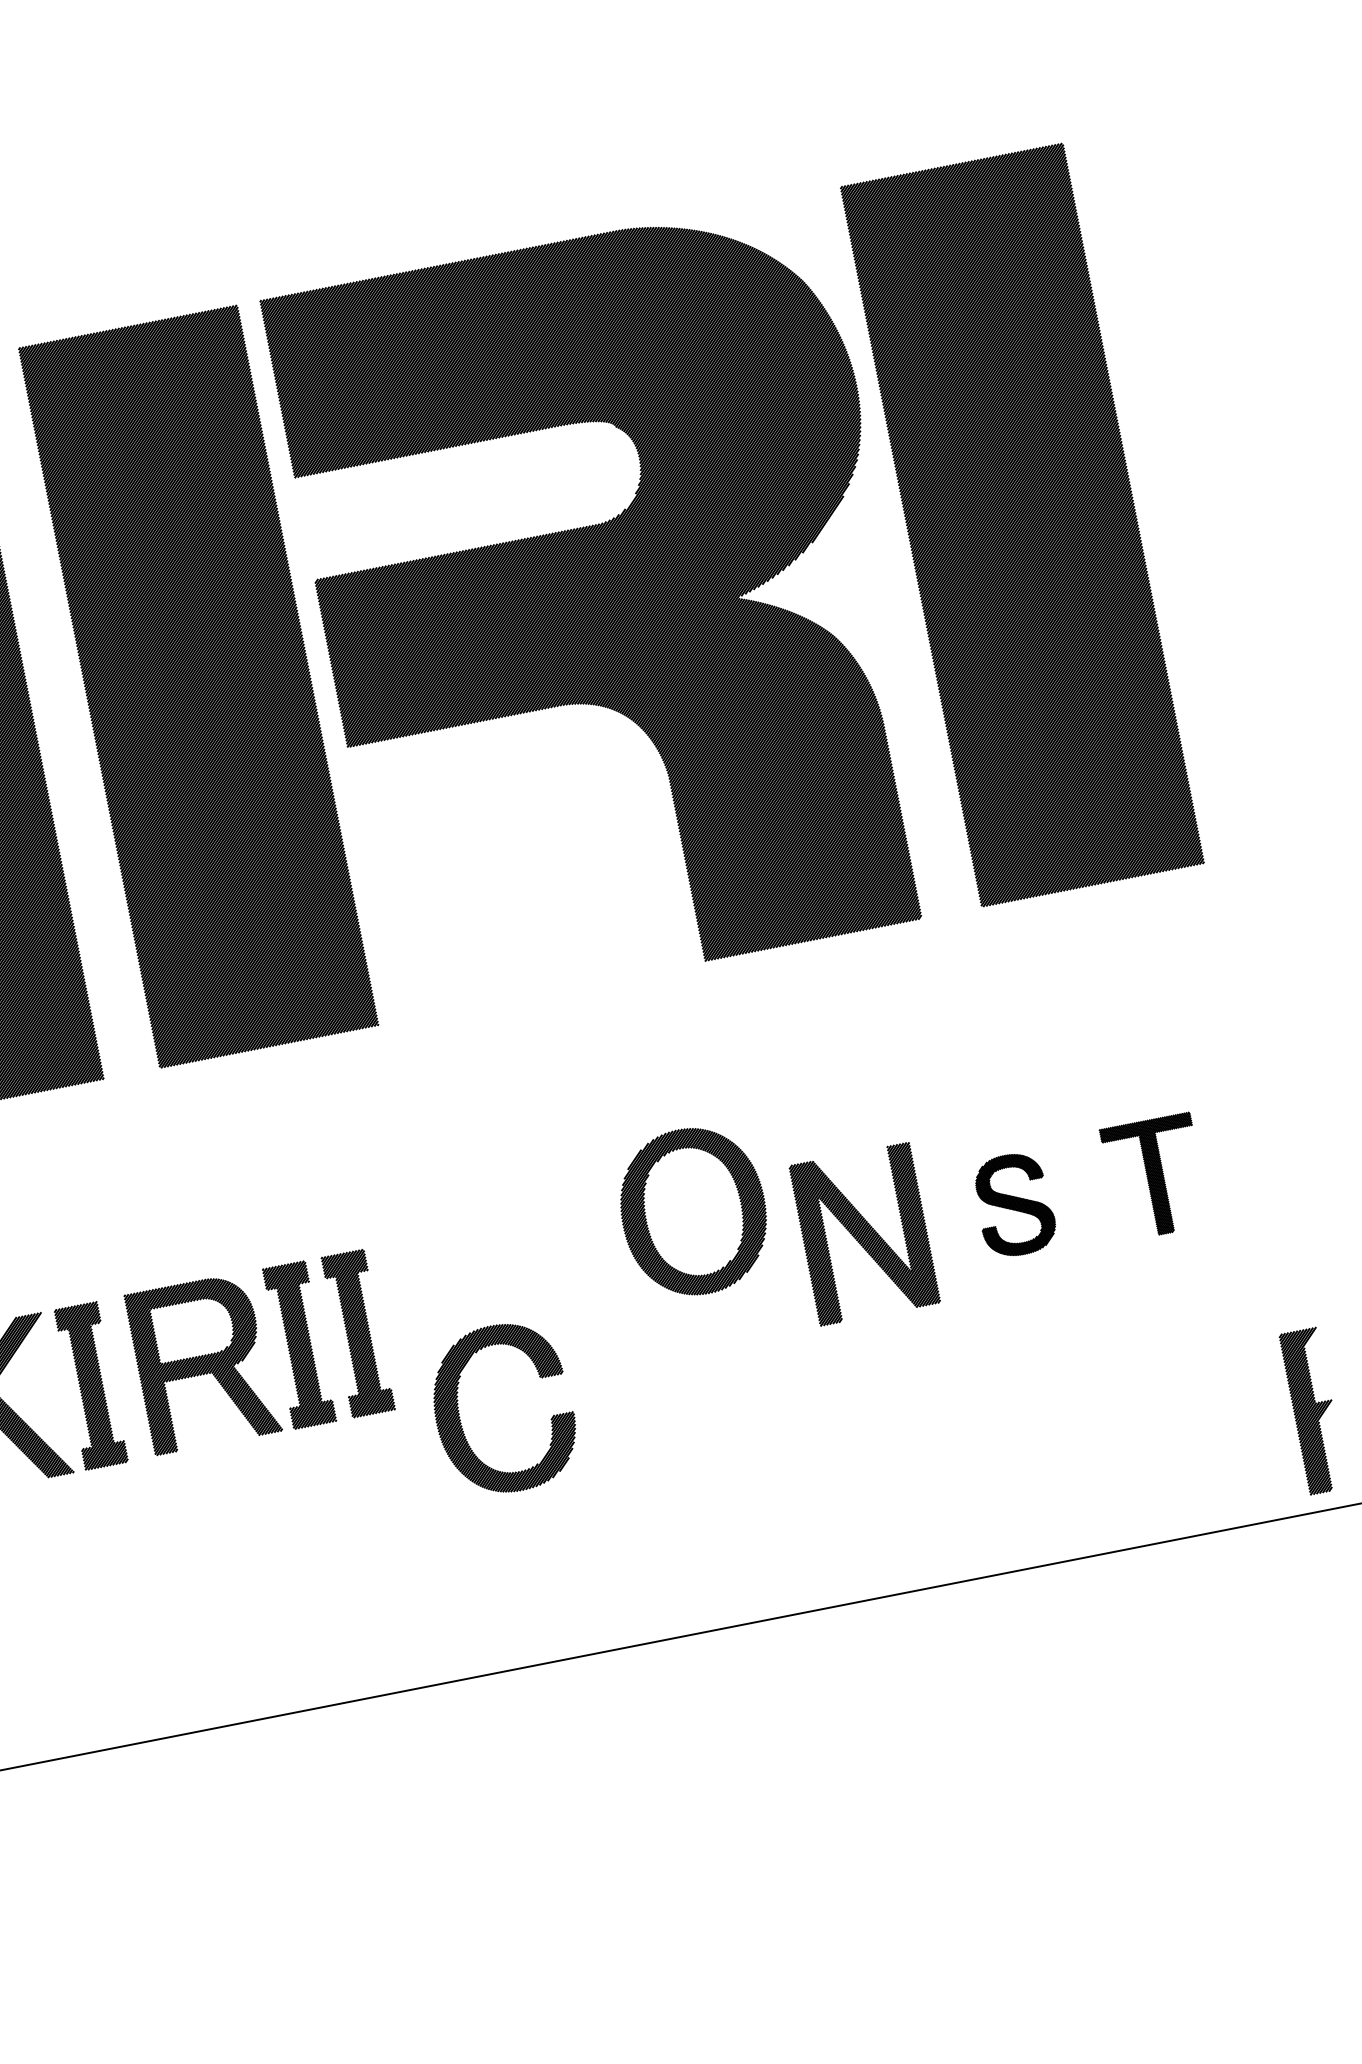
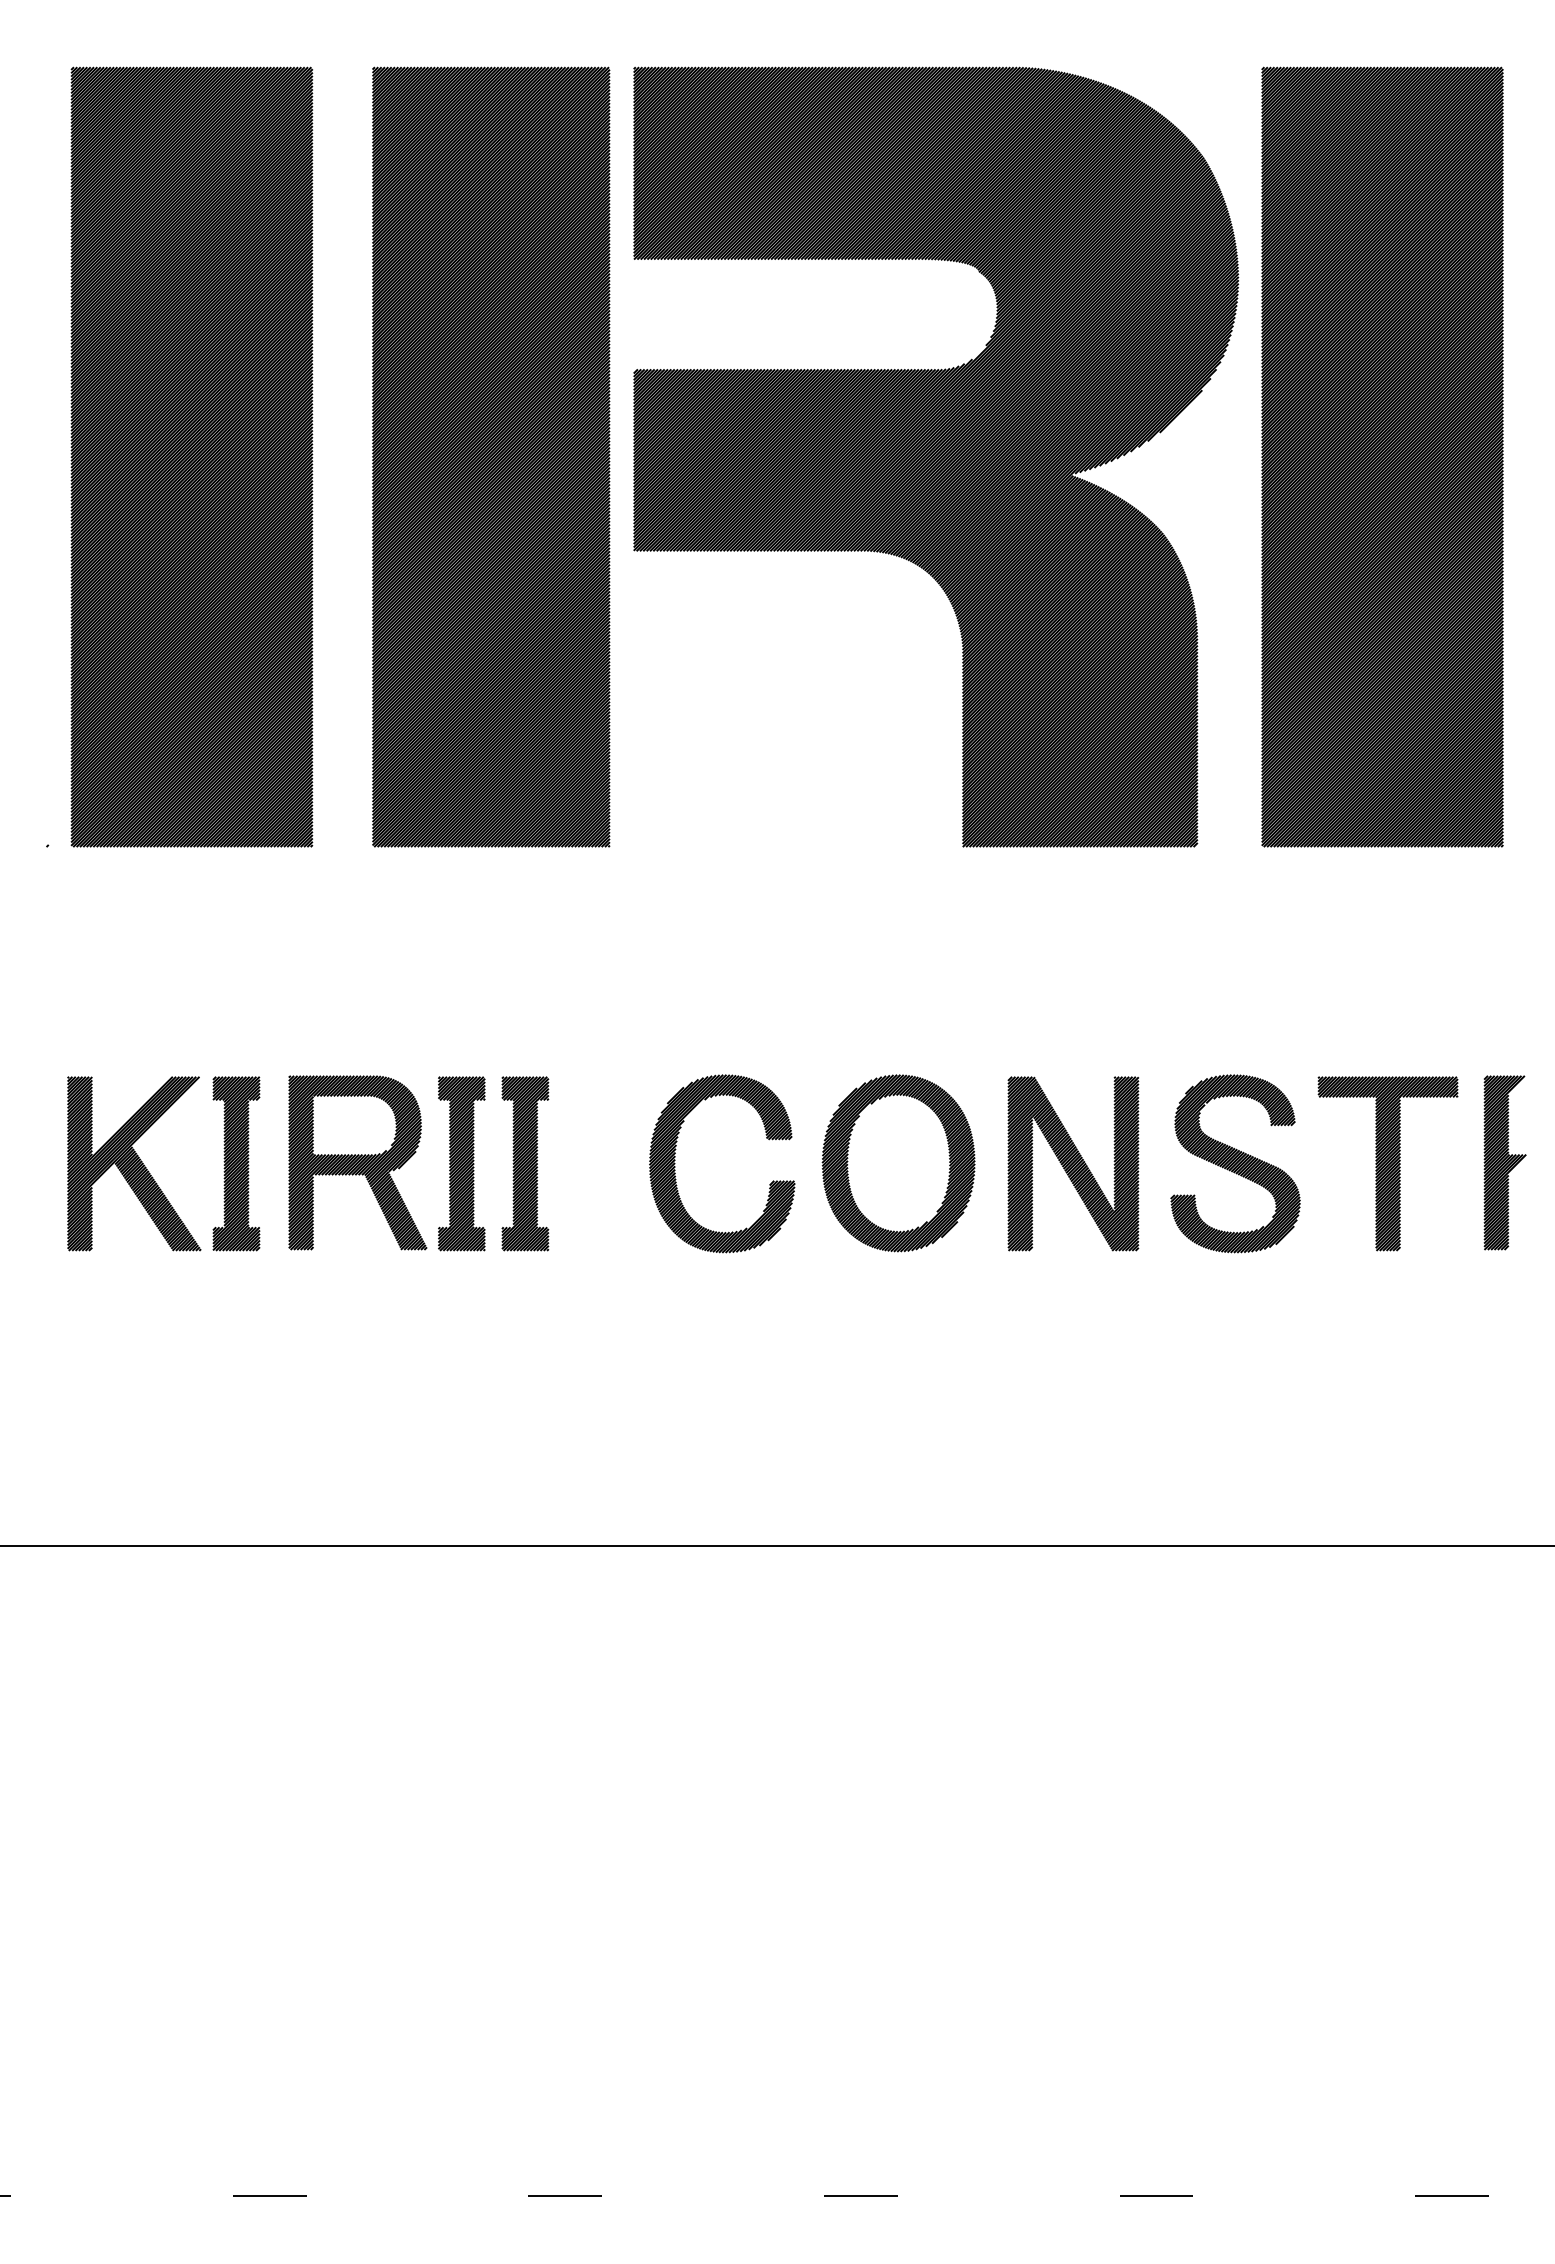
part: (1154, 1176) -> (1387, 1163), size x1.43
part: (1014, 1204) -> (1235, 1163), size x1.67
part: (693, 1211) -> (898, 1163), moved
part: (1313, 1410) -> (1504, 1162), moved
part: (460, 1416) -> (675, 1163), moved

